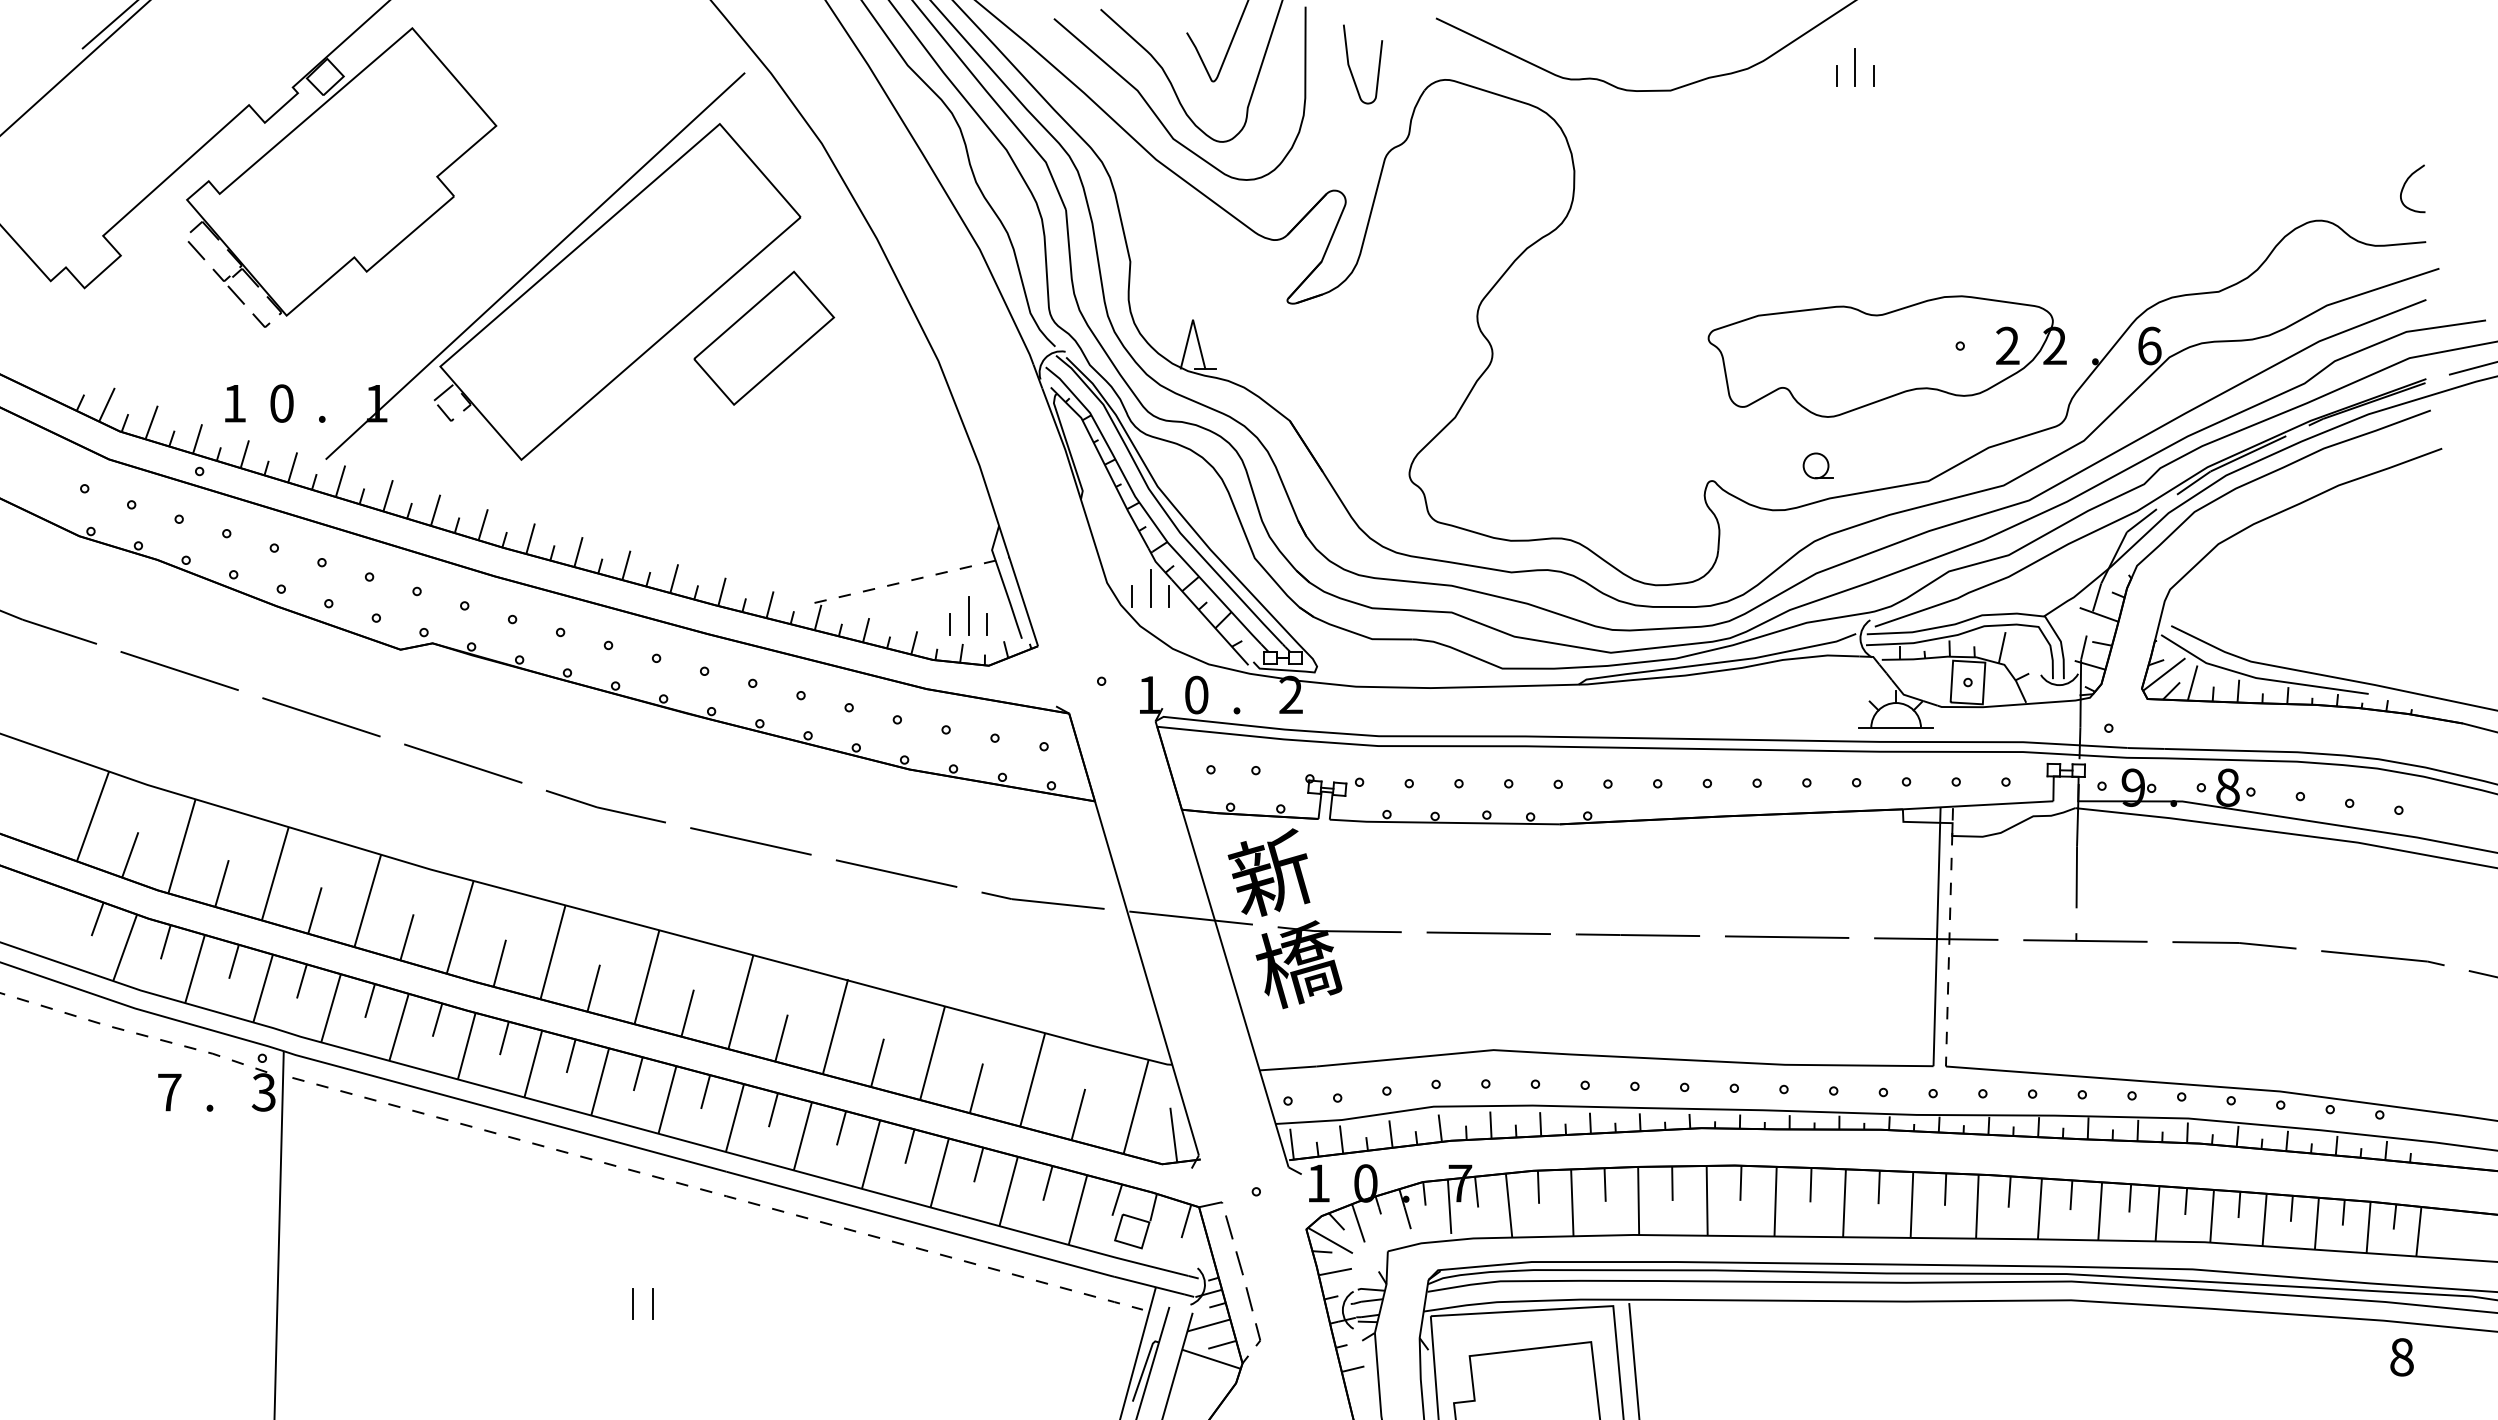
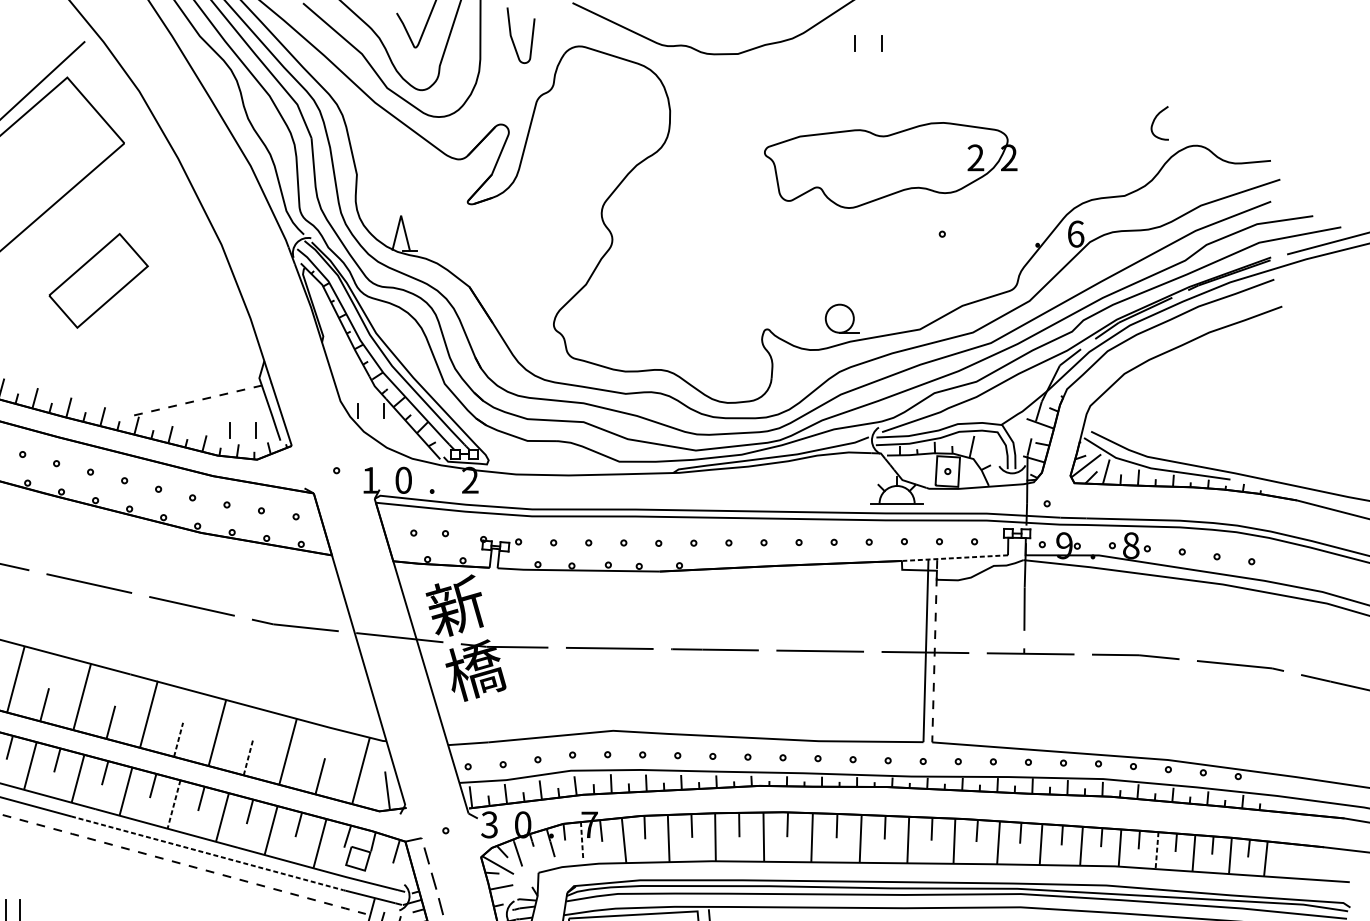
line: (1855, 67) -> (868, 37), removed
curve: (2406, 183) -> (1155, 119), moved
part: (764, 337) -> (98, 280), moved
part: (1886, 356) -> (890, 165), moved
part: (1817, 465) -> (841, 318), size x1.6
line: (1150, 588) -> (371, 405), removed
line: (968, 615) -> (242, 424), removed
line: (1977, 805) -> (954, 558), solid -> dashed
line: (877, 1062) -> (178, 739), solid -> dashed
line: (976, 1088) -> (248, 757), solid -> dashed
line: (870, 1155) -> (173, 805), solid -> dashed
text: (1317, 1183) -> (488, 824), 1 -> 3
line: (1449, 1207) -> (582, 841), solid -> dashed
line: (2264, 1220) -> (1156, 851), solid -> dashed
line: (920, 1224) -> (208, 853), solid -> dashed

